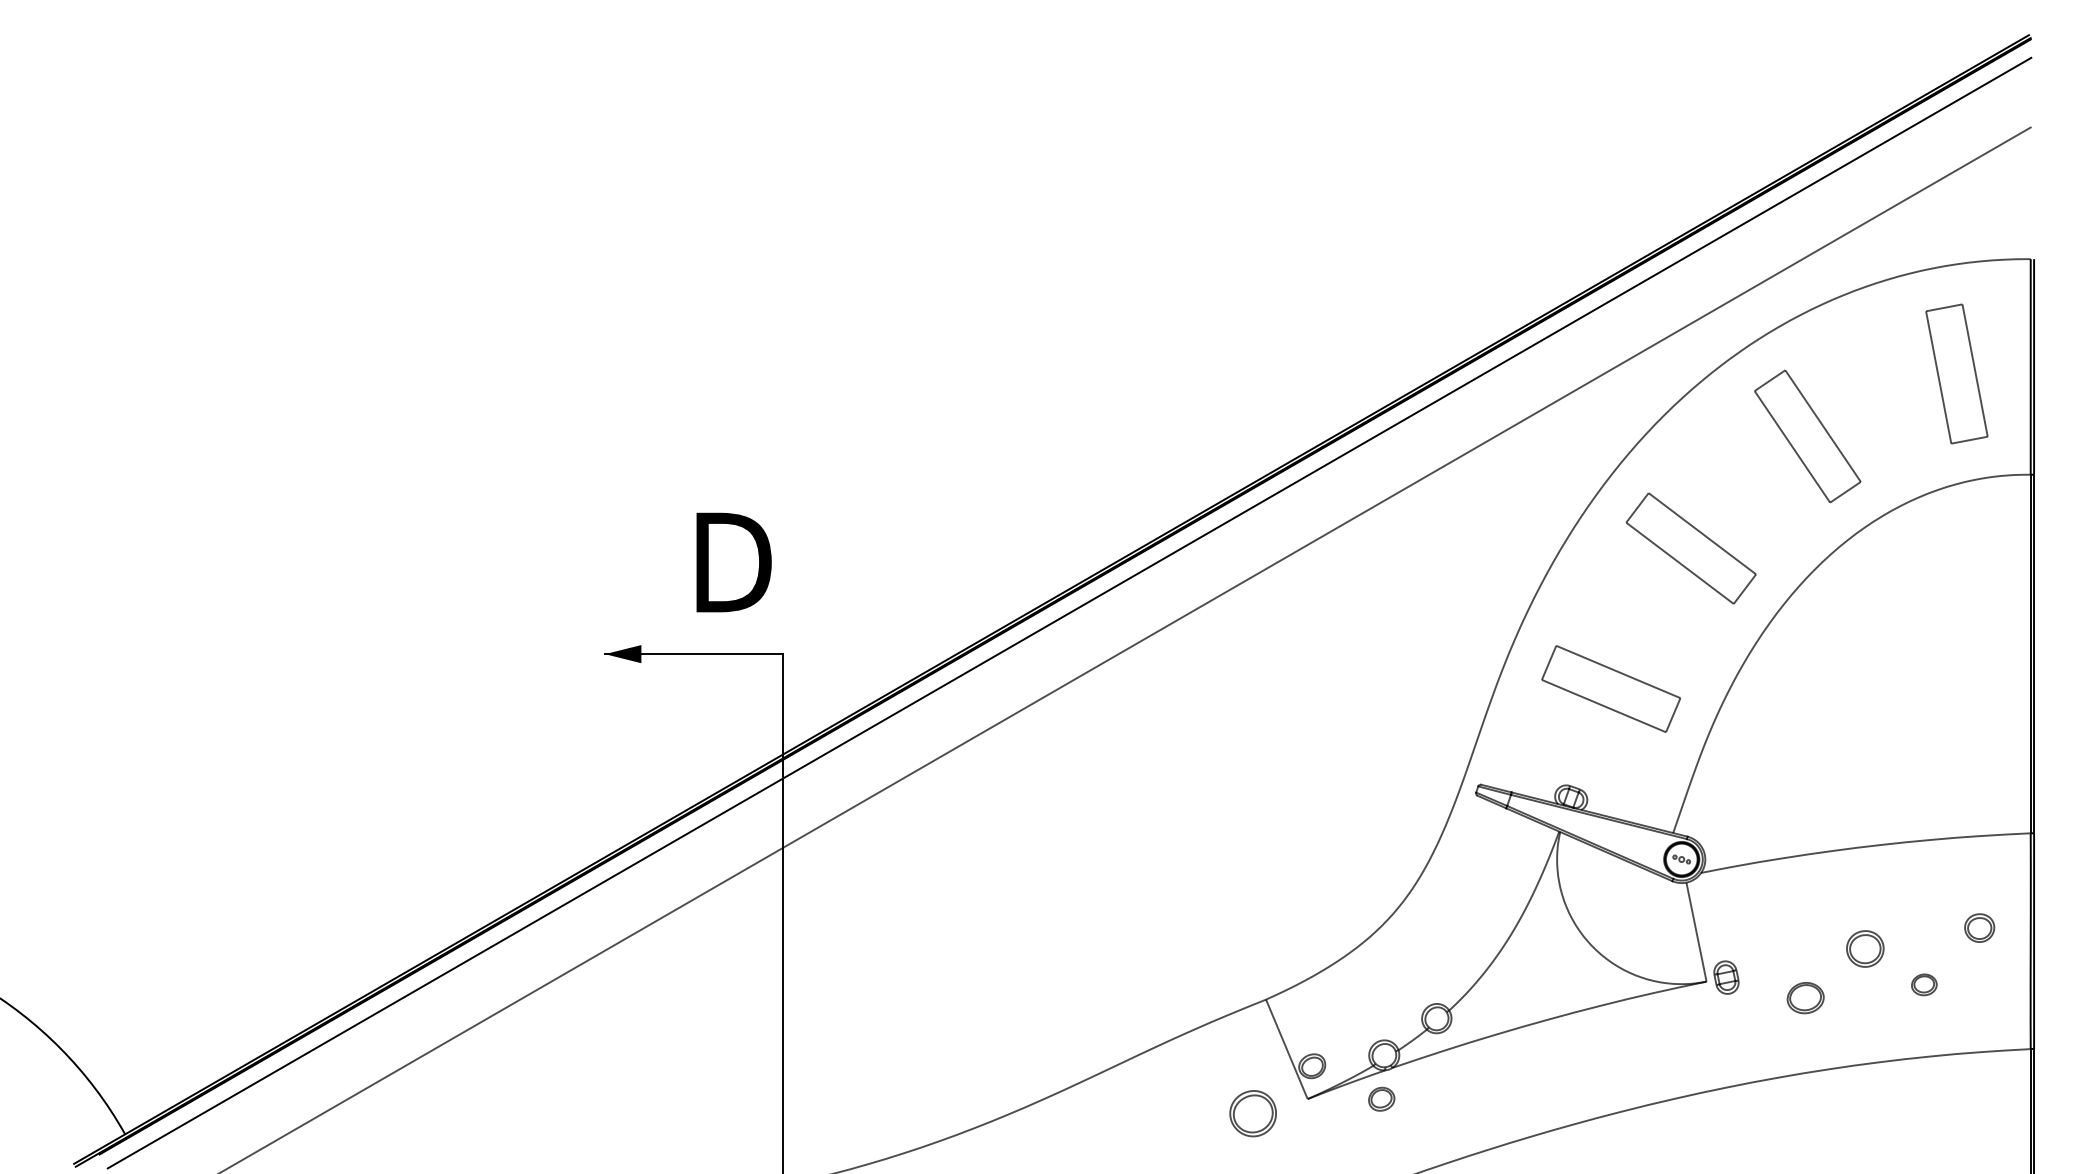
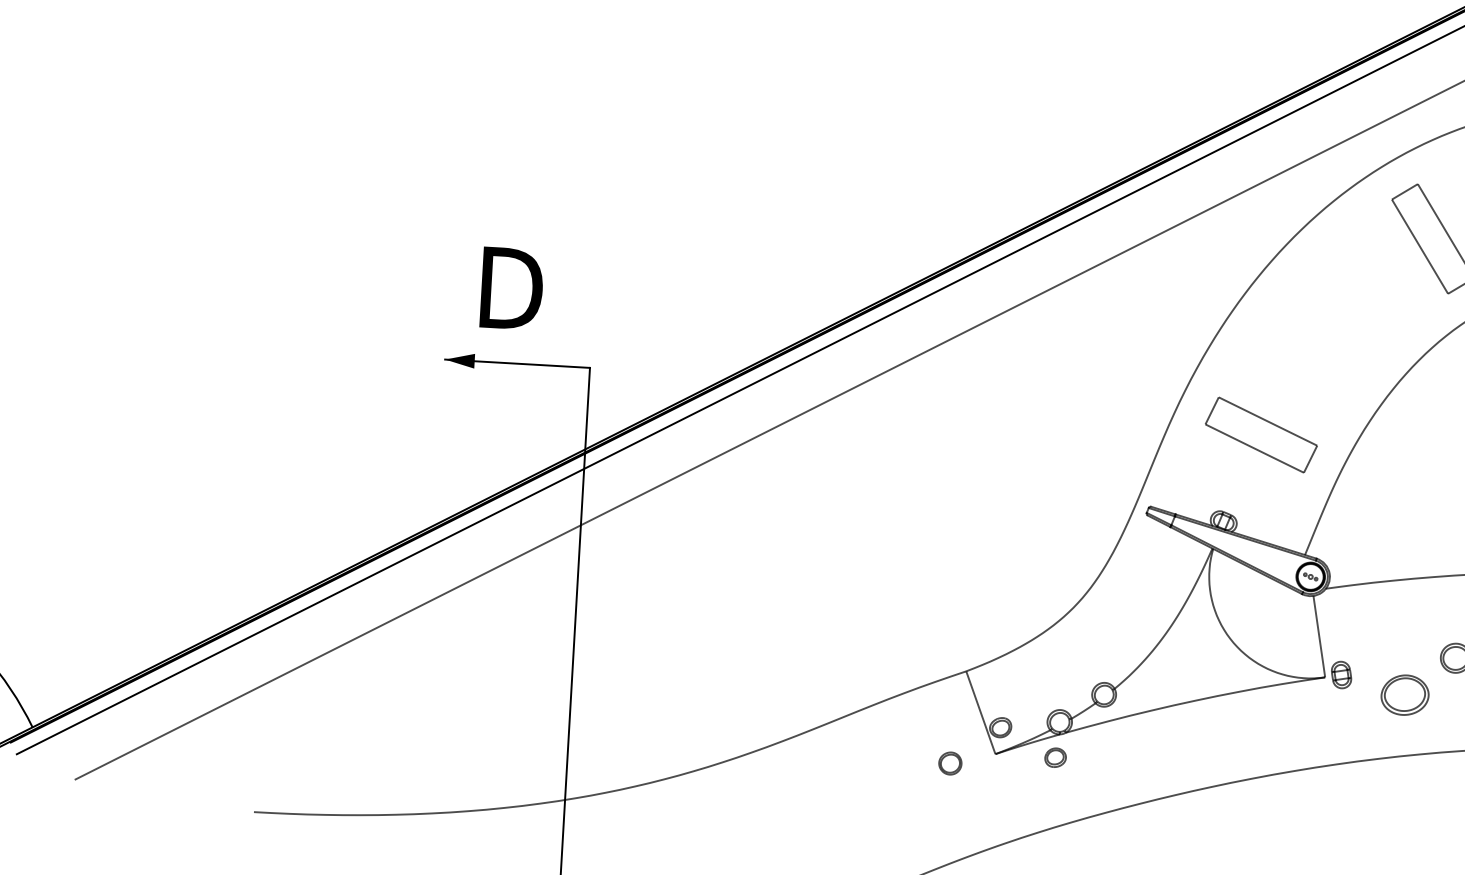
part: (1691, 548) -> (1333, 324), removed
text: (733, 562) -> (511, 288), moved
part: (1805, 998) -> (1404, 695), size x1.6
part: (1252, 1113) -> (949, 763), size x0.6

